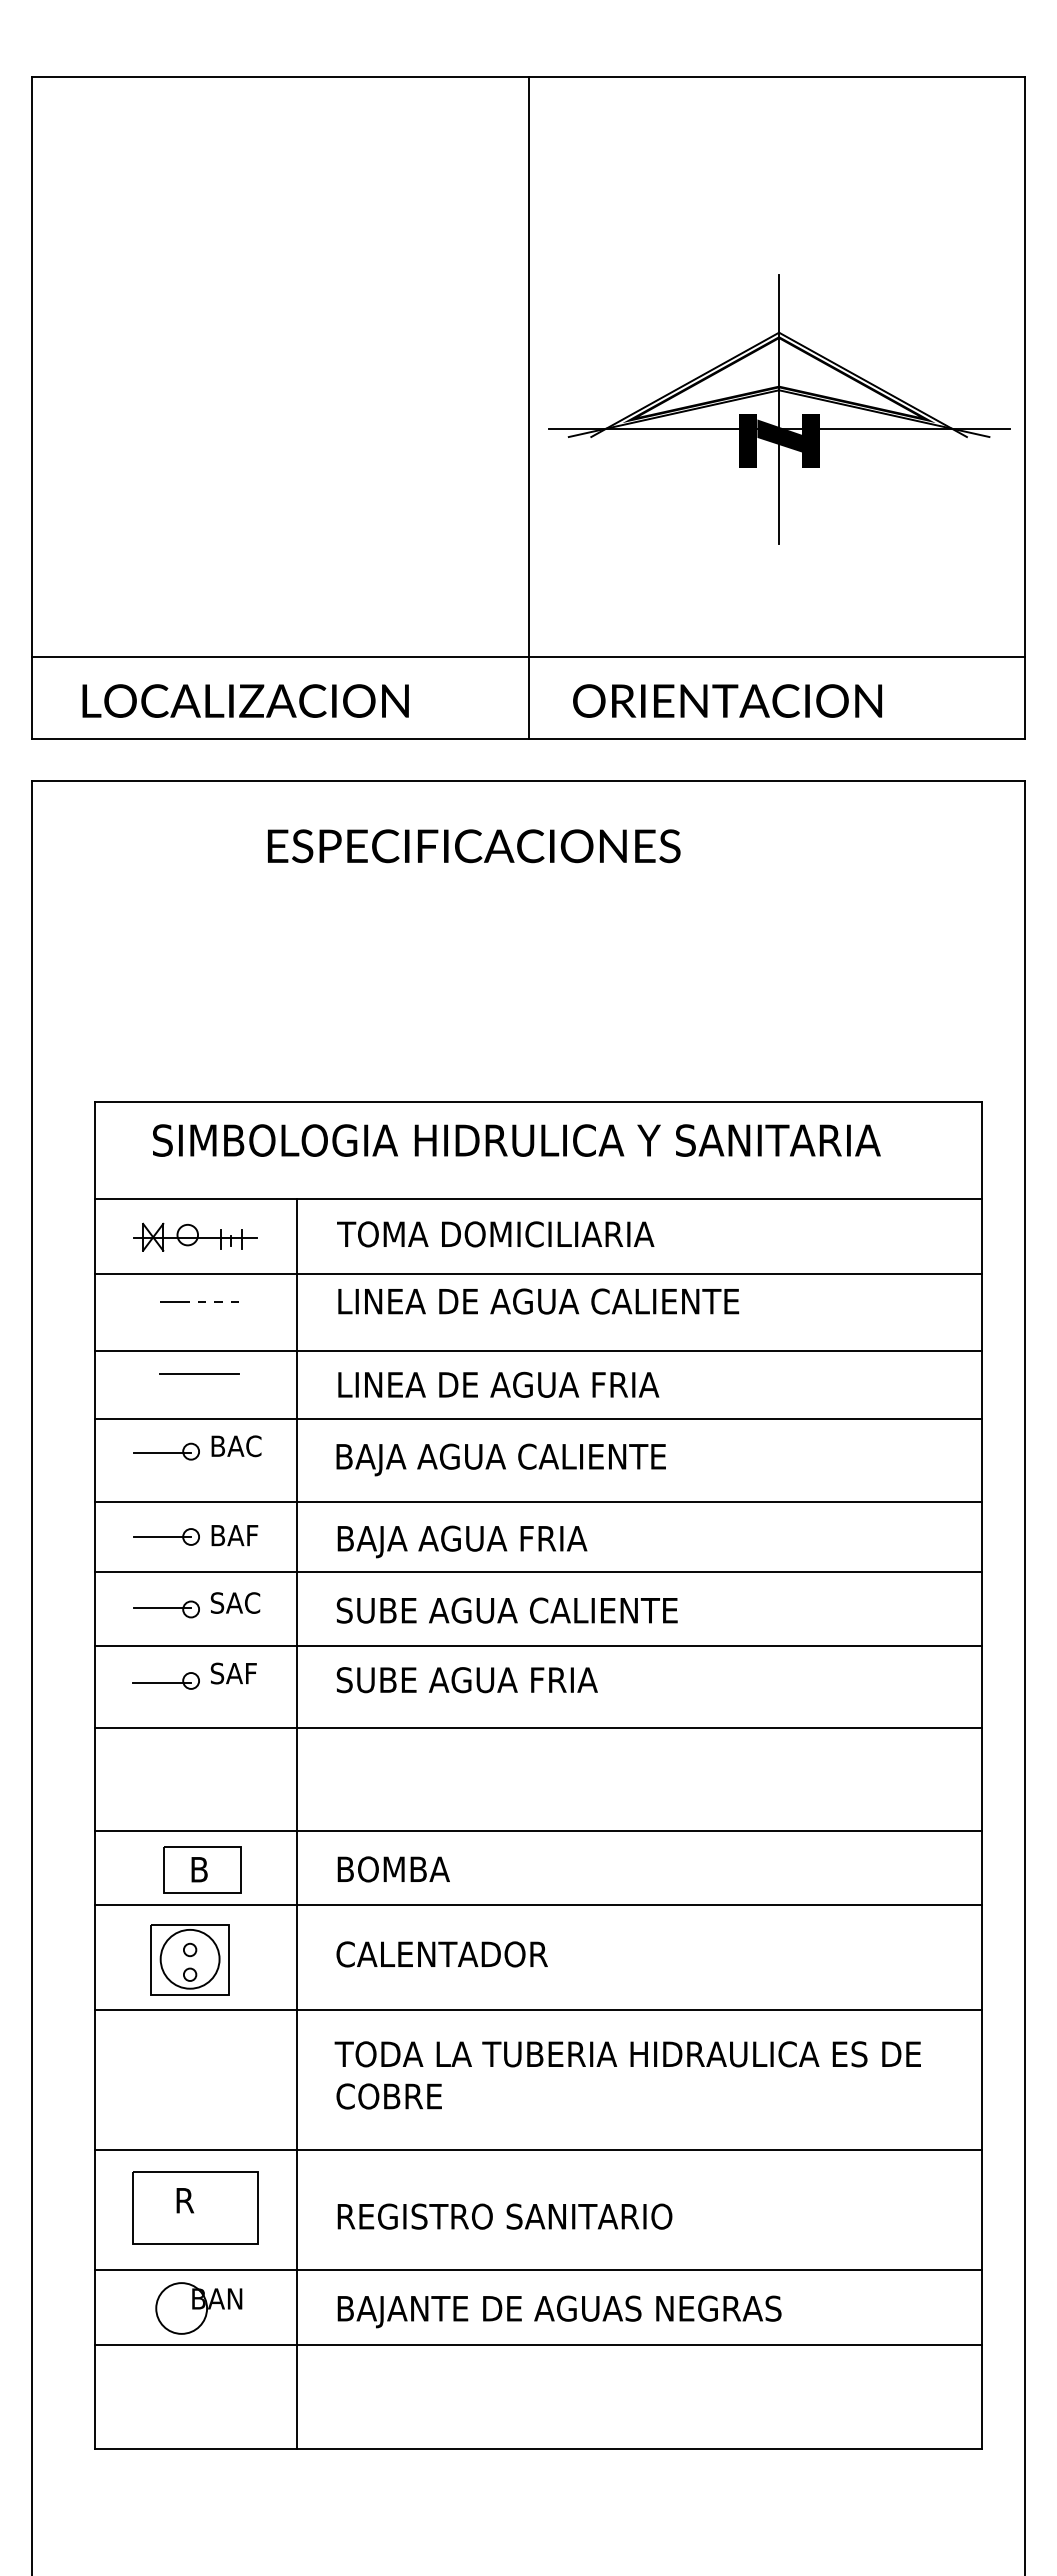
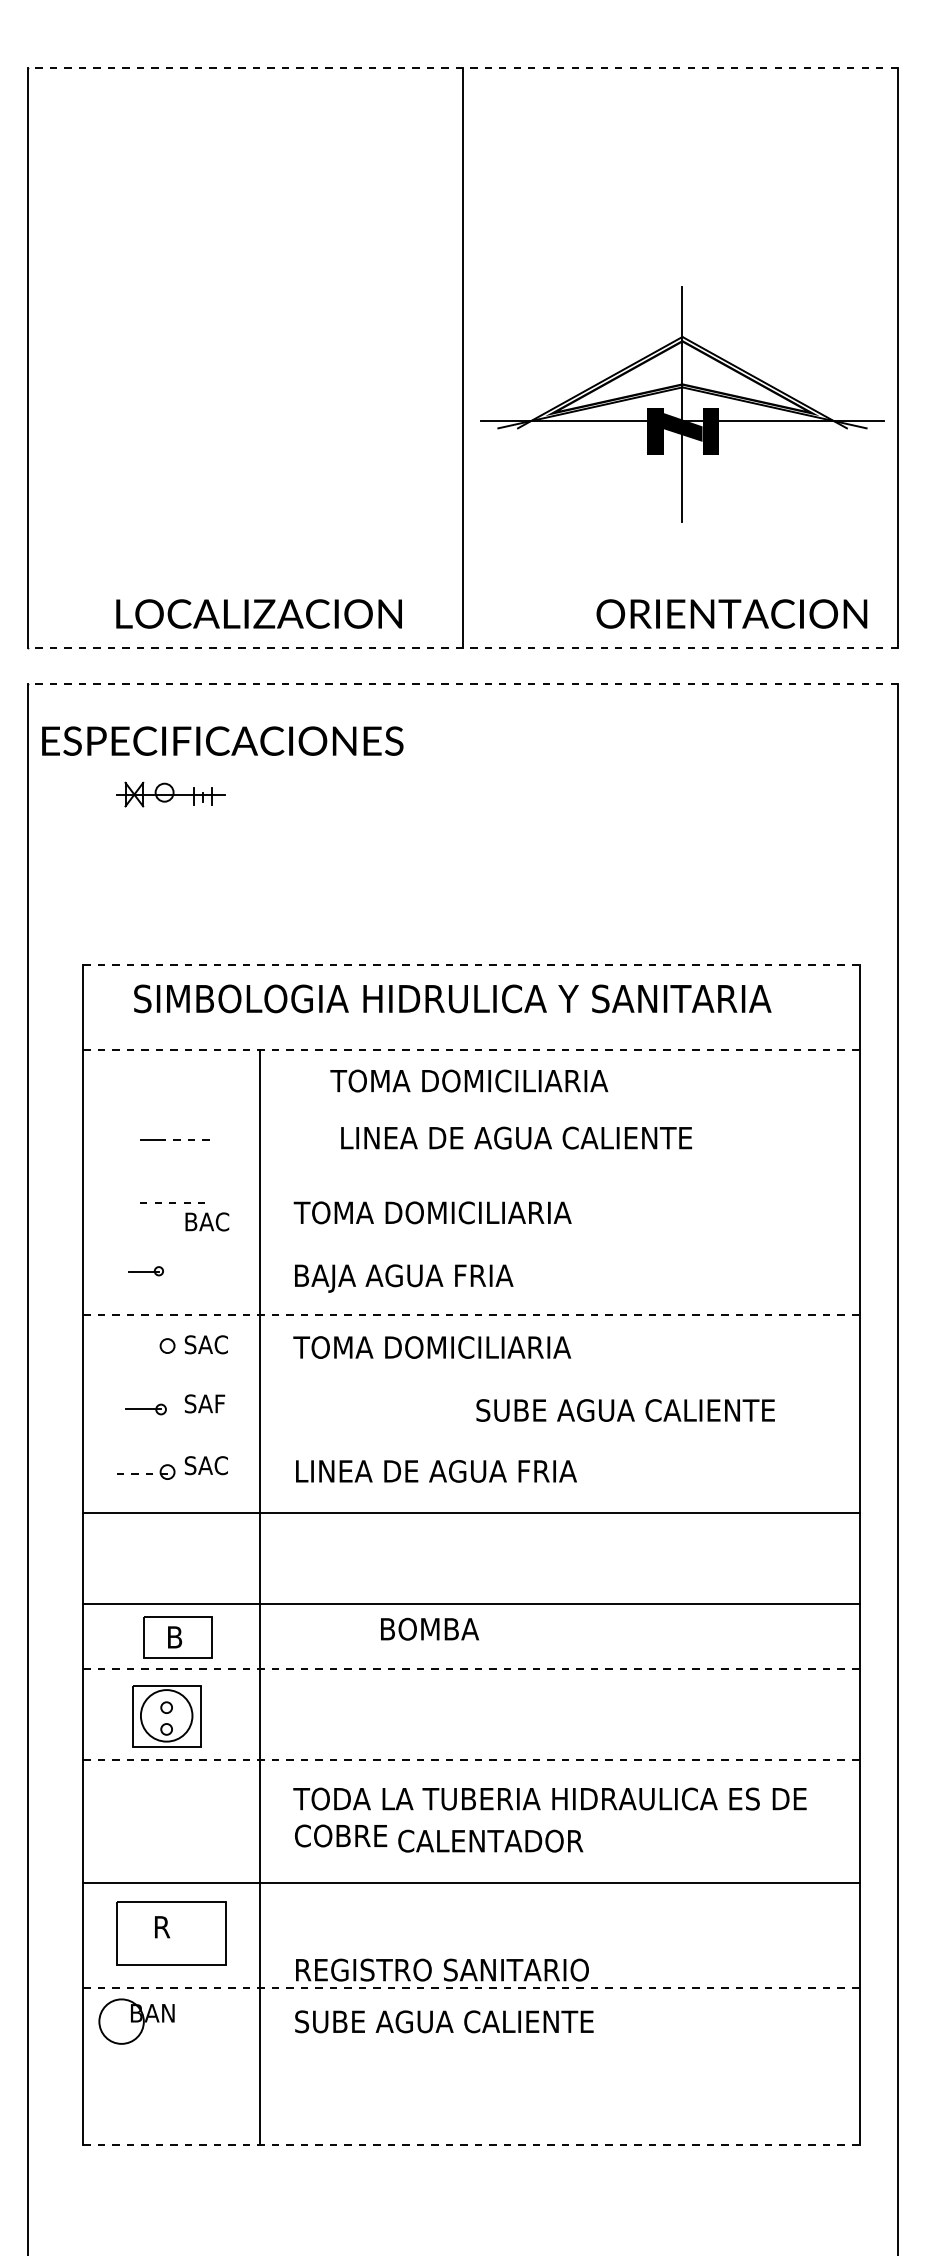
line: (528, 77) -> (463, 67), solid -> dashed
part: (779, 409) -> (682, 404), moved
line: (528, 656) -> (463, 574), removed
text: (245, 700) -> (258, 613), moved
text: (727, 700) -> (731, 613), moved
line: (528, 739) -> (463, 647), solid -> dashed
line: (528, 780) -> (463, 683), solid -> dashed
text: (474, 846) -> (223, 741), moved
line: (538, 1102) -> (471, 965), solid -> dashed
line: (538, 1199) -> (471, 1050), solid -> dashed
text: (495, 1234) -> (469, 1081), moved
part: (195, 1236) -> (171, 793), moved
line: (538, 1273) -> (471, 1115), removed
text: (538, 1301) -> (516, 1138), moved
line: (538, 1351) -> (471, 1183), removed
line: (199, 1373) -> (174, 1202), solid -> dashed
text: (497, 1384) -> (435, 1212), LINEA DE AGUA FRIA -> TOMA DOMICILIARIA
line: (538, 1418) -> (471, 1242), removed
text: (236, 1446) -> (207, 1222), moved
part: (166, 1451) -> (145, 1271), size x0.6
text: (591, 1456) -> (518, 1275), BAJA AGUA CALIENTE -> BAJA AGUA FRIA
line: (538, 1501) -> (471, 1314), solid -> dashed
text: (235, 1535) -> (206, 1344), BAF -> SAC
line: (162, 1536) -> (142, 1345), removed
text: (492, 1541) -> (431, 1349), BAJA AGUA FRIA -> TOMA DOMICILIARIA
line: (538, 1572) -> (471, 1377), removed
text: (252, 1602) -> (221, 1403), SAC -> SAF
part: (166, 1609) -> (145, 1409), size x0.7
text: (506, 1610) -> (625, 1410), moved
line: (538, 1646) -> (471, 1441), removed
text: (252, 1673) -> (221, 1465), SAF -> SAC
text: (497, 1680) -> (435, 1471), SUBE AGUA FRIA -> LINEA DE AGUA FRIA
line: (162, 1683) -> (142, 1474), solid -> dashed
text: (393, 1869) -> (429, 1629), moved
line: (538, 1905) -> (471, 1668), solid -> dashed
text: (441, 1954) -> (490, 1841), moved
line: (538, 2009) -> (471, 1759), solid -> dashed
text: (504, 2216) -> (441, 1969), moved
line: (538, 2270) -> (471, 1988), solid -> dashed
part: (198, 2308) -> (136, 2021), moved
text: (558, 2311) -> (489, 2024), BAJANTE DE AGUAS NEGRAS -> SUBE AGUA CALIENTE
line: (538, 2344) -> (471, 2053), removed
line: (538, 2449) -> (471, 2145), solid -> dashed

